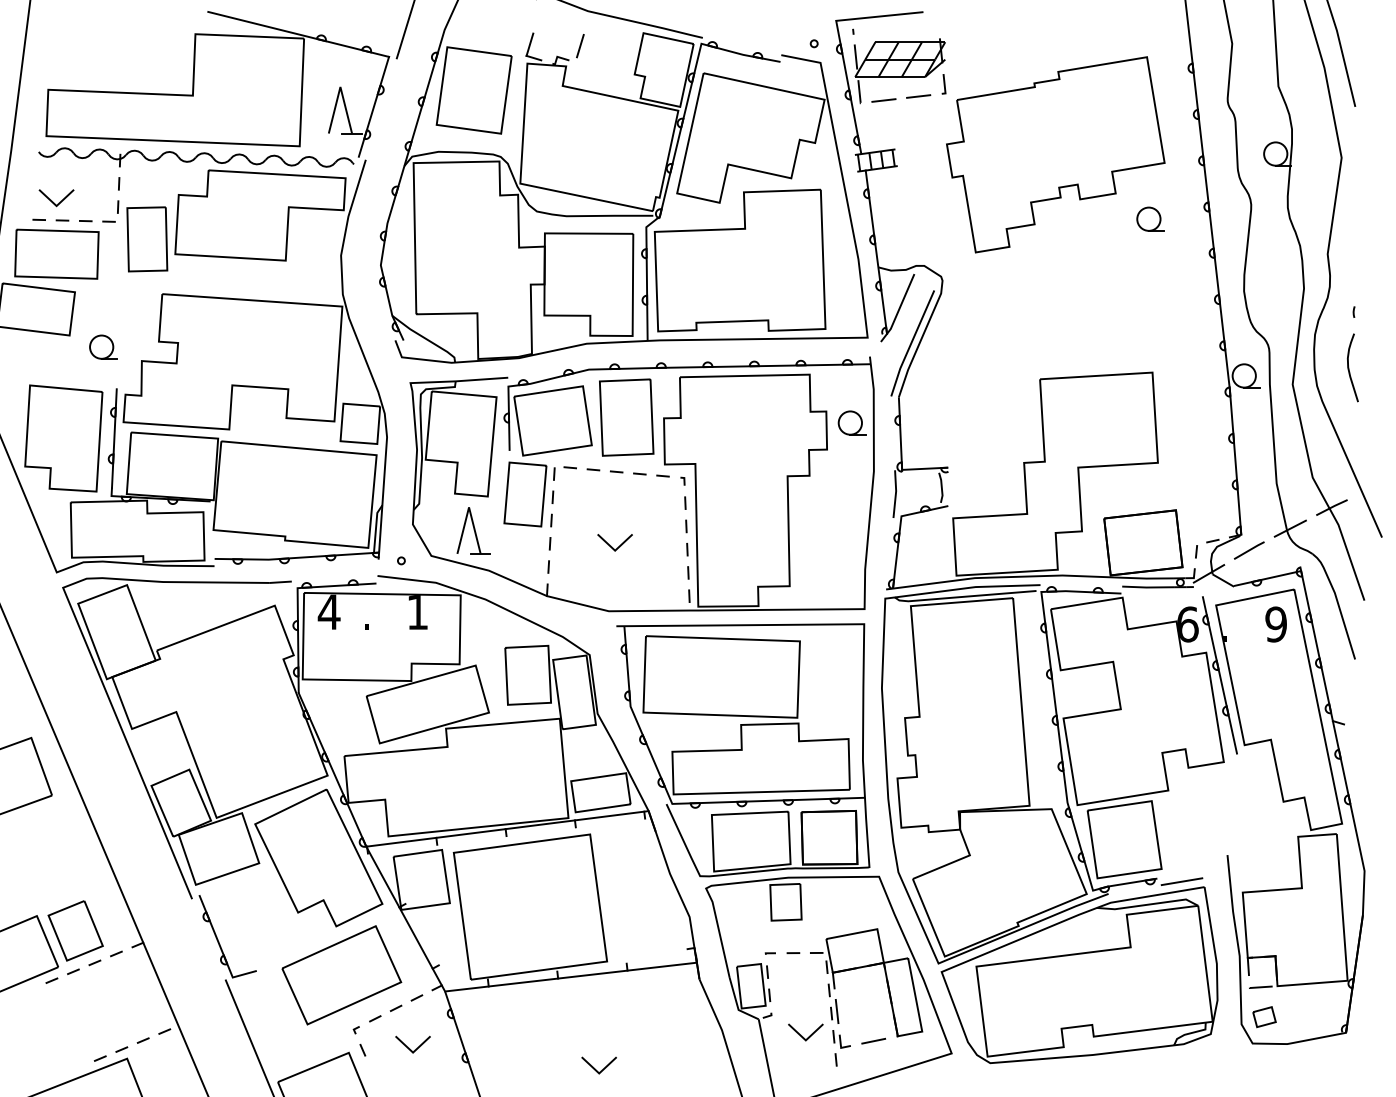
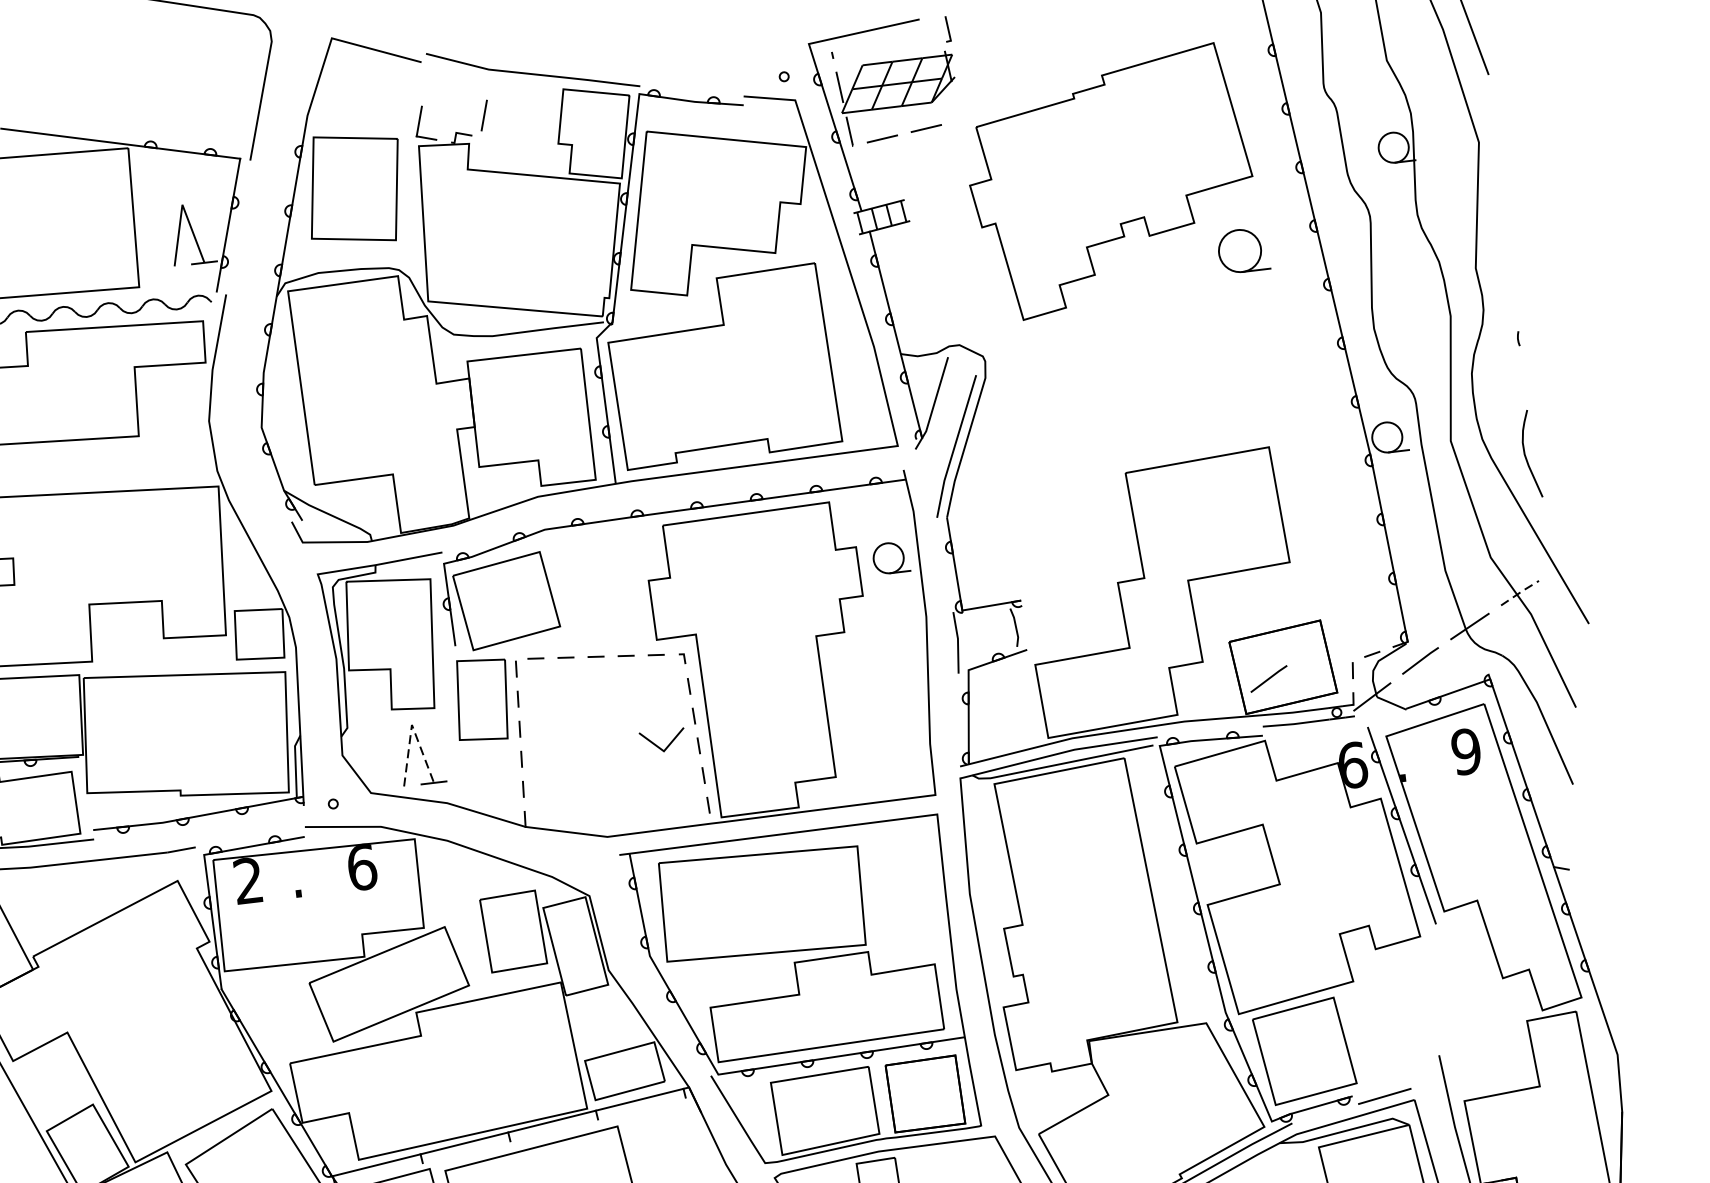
line: (943, 84) -> (946, 29), moved
part: (1150, 218) -> (1242, 249), size x1.4
curve: (1349, 367) -> (1526, 454), moved
part: (626, 417) -> (600, 585), removed
line: (1333, 506) -> (1521, 591), solid -> dashed
line: (469, 507) -> (412, 725), solid -> dashed
line: (611, 545) -> (658, 745), moved
line: (1131, 550) -> (1269, 678), added
text: (328, 611) -> (247, 880), 4 -> 2
text: (417, 612) -> (361, 867), 1 -> 6

